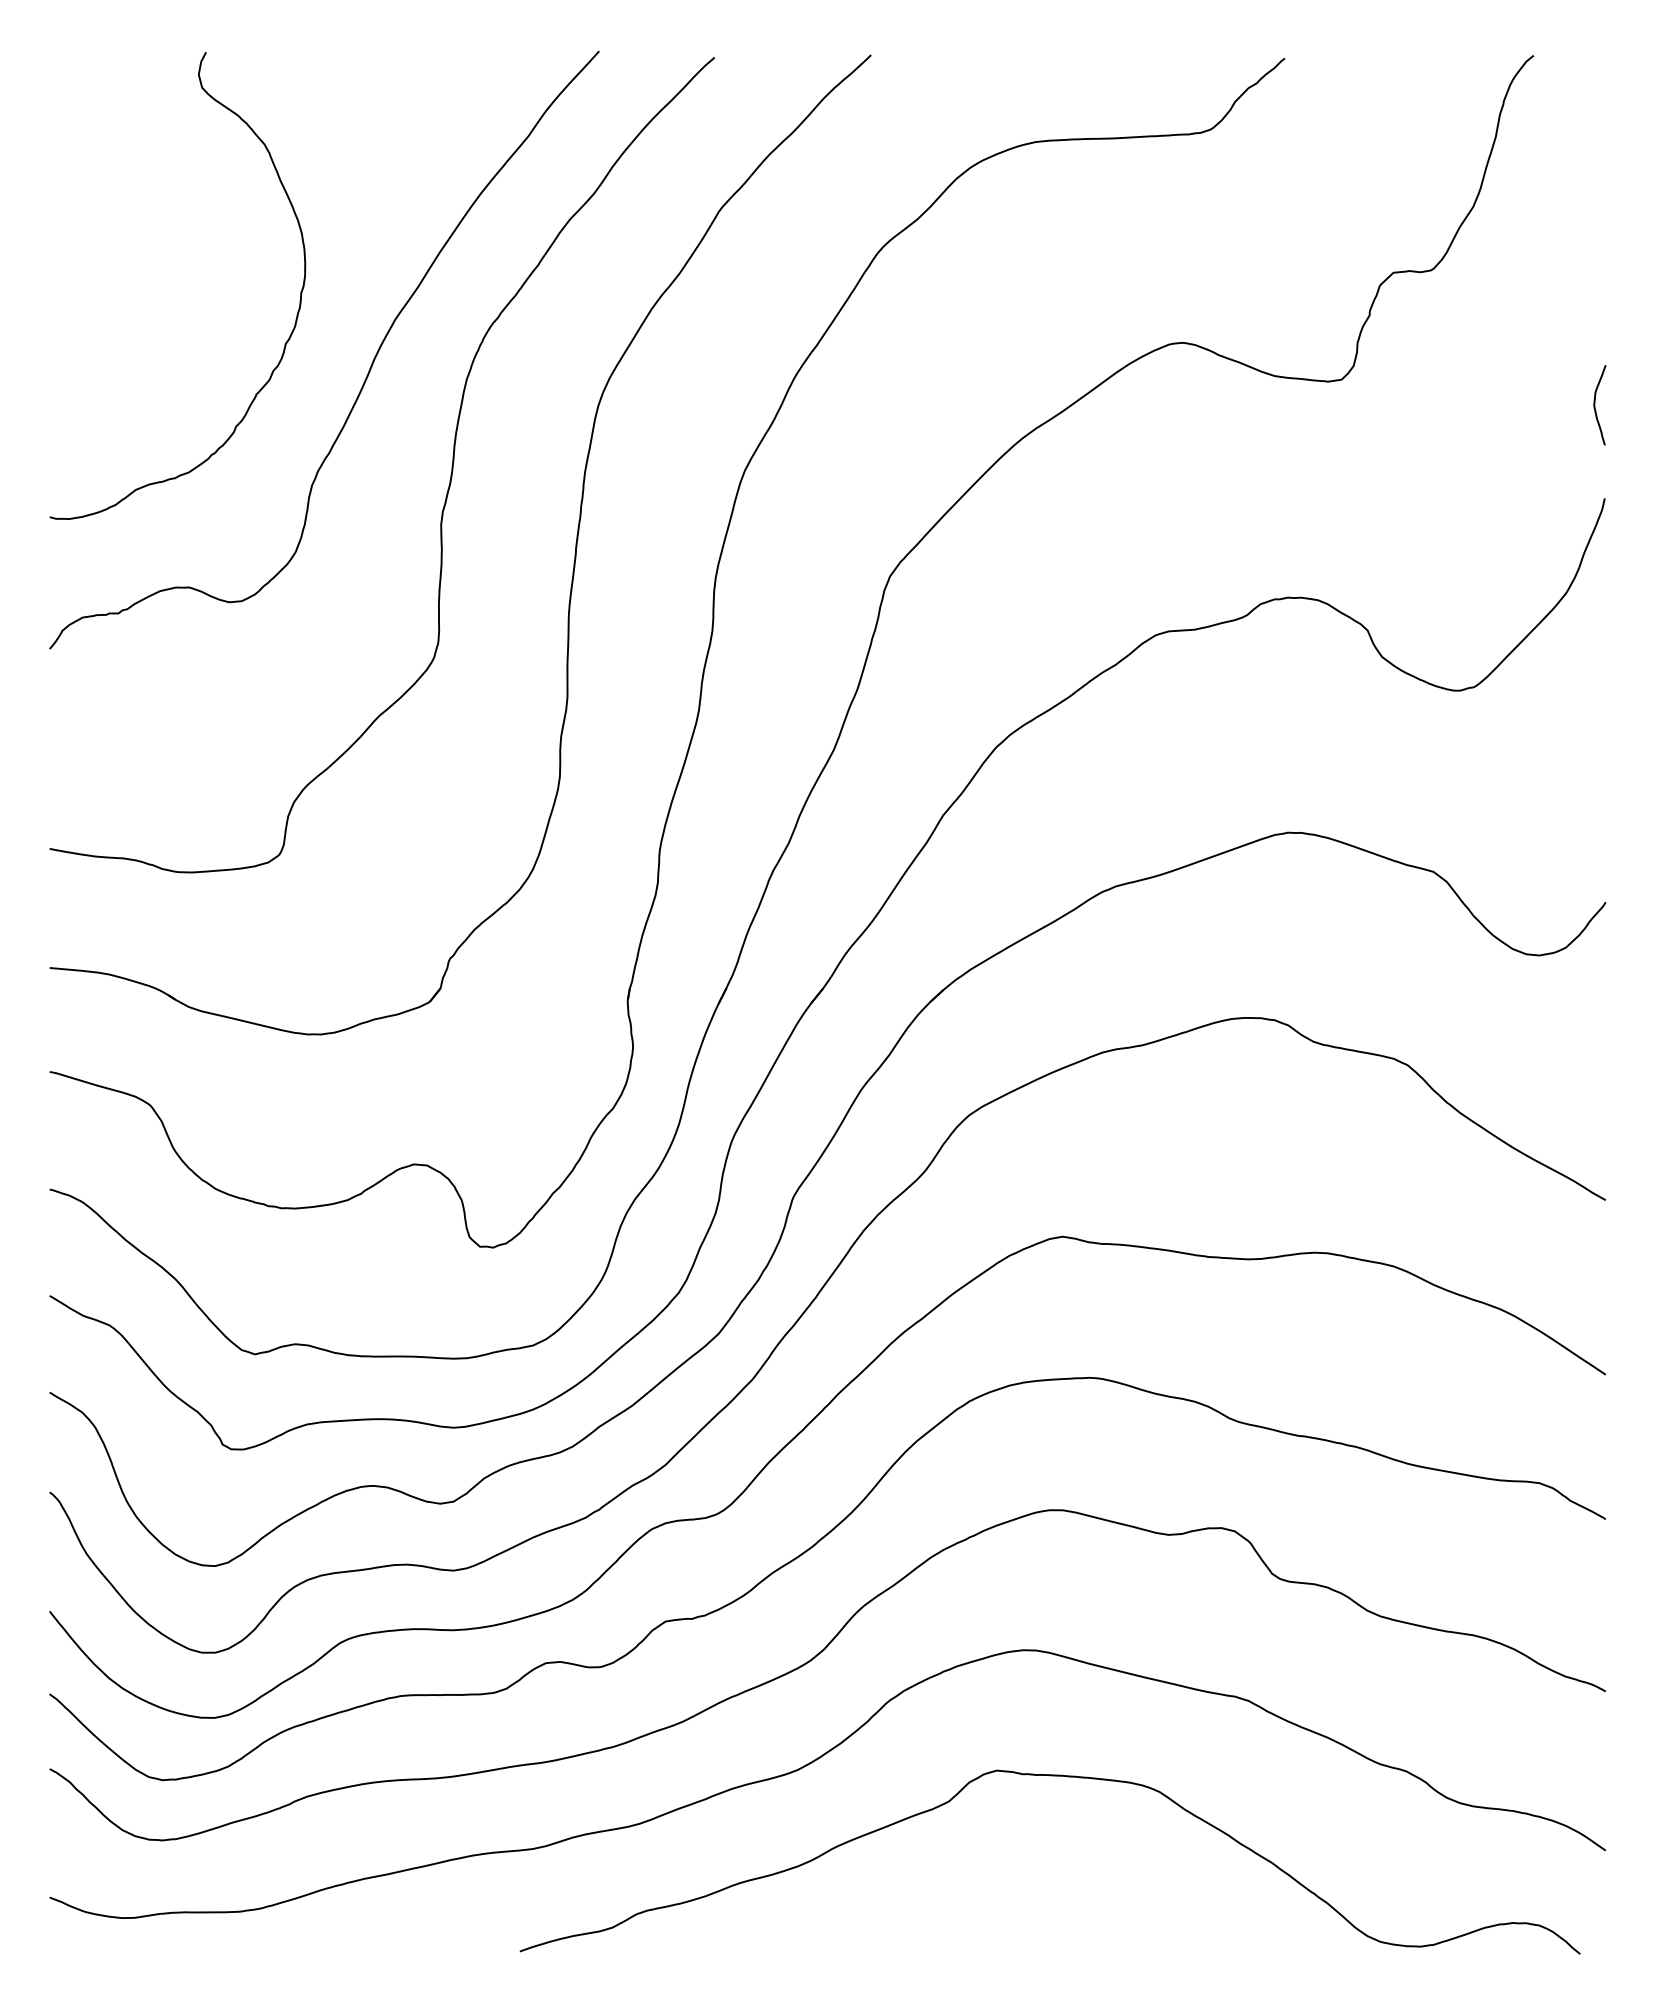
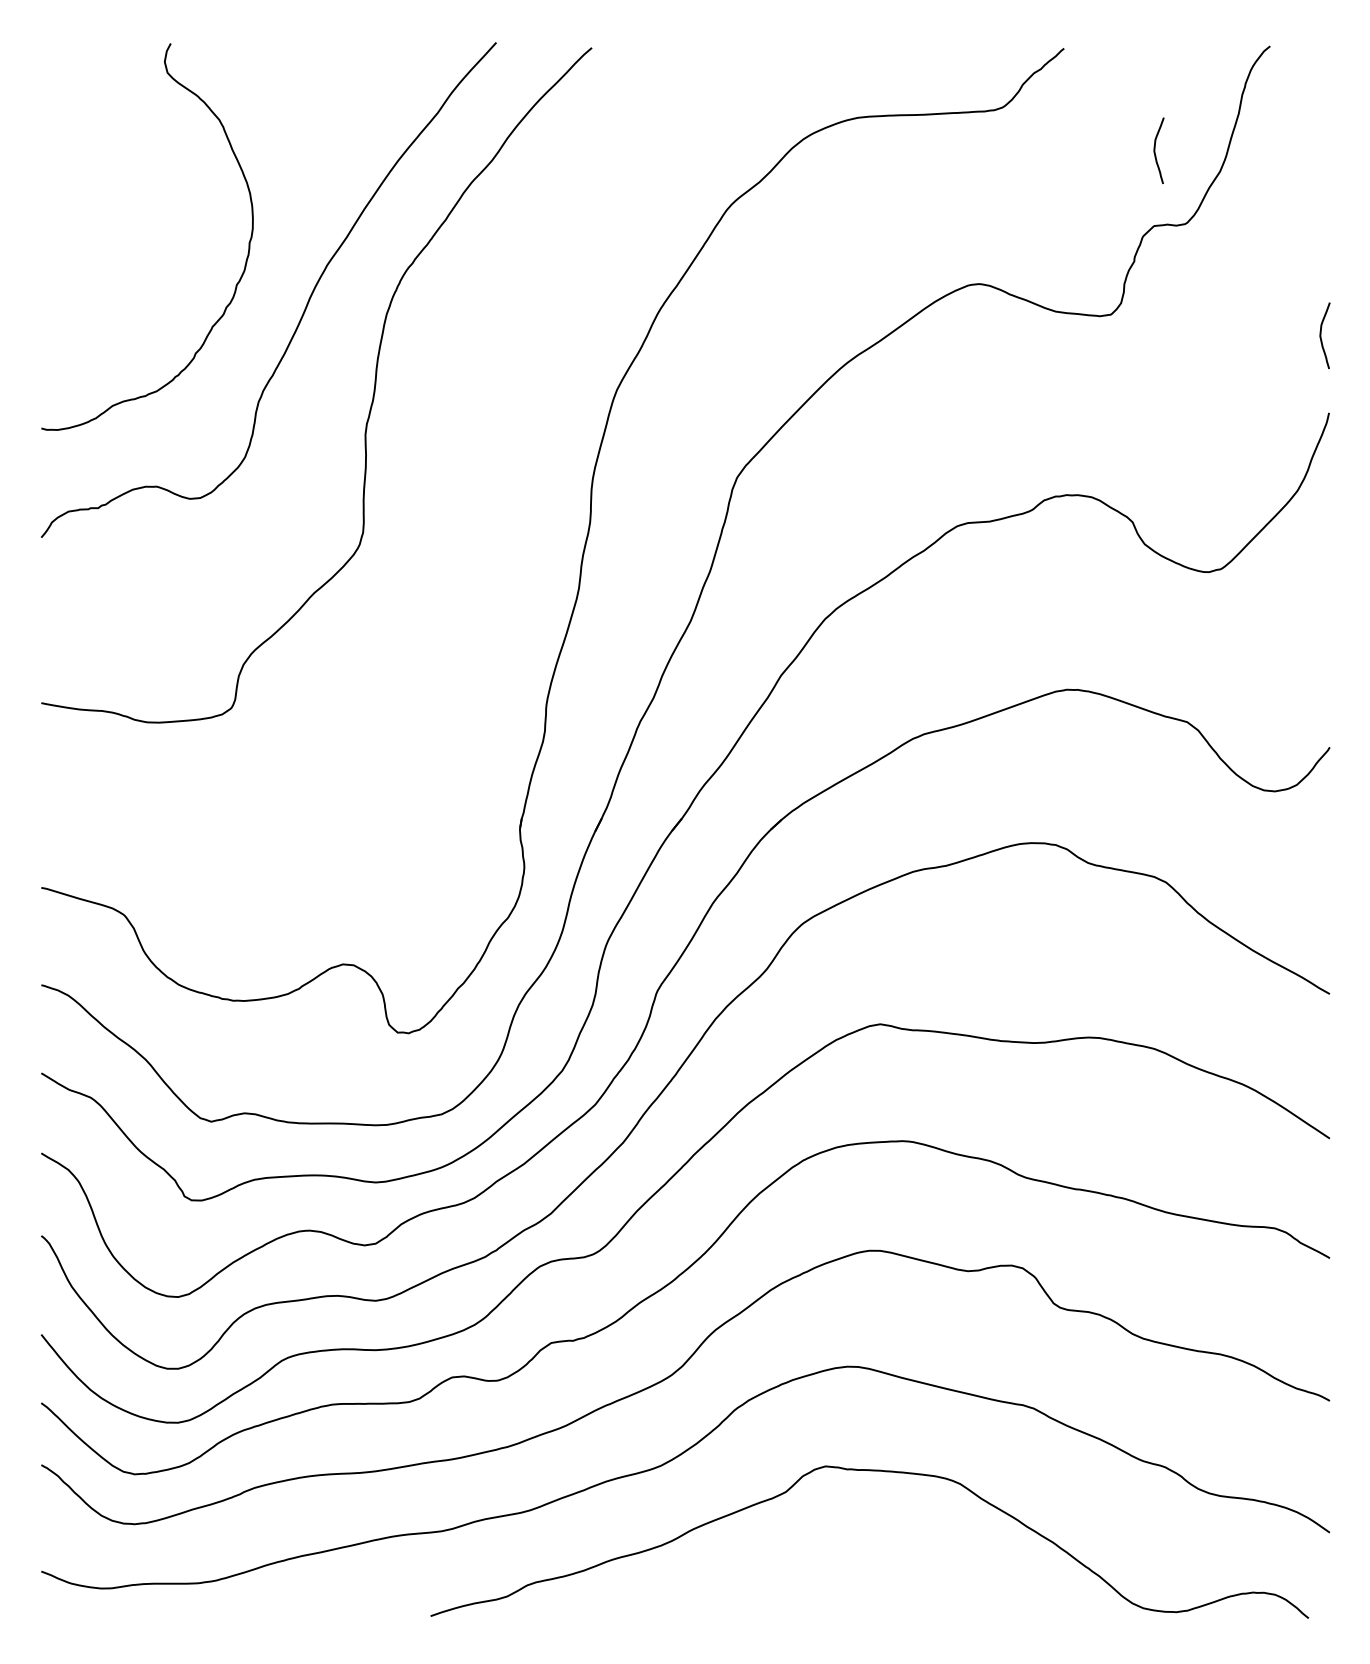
curve: (1395, 181) -> (1155, 150), added
part: (574, 555) -> (475, 460), removed

